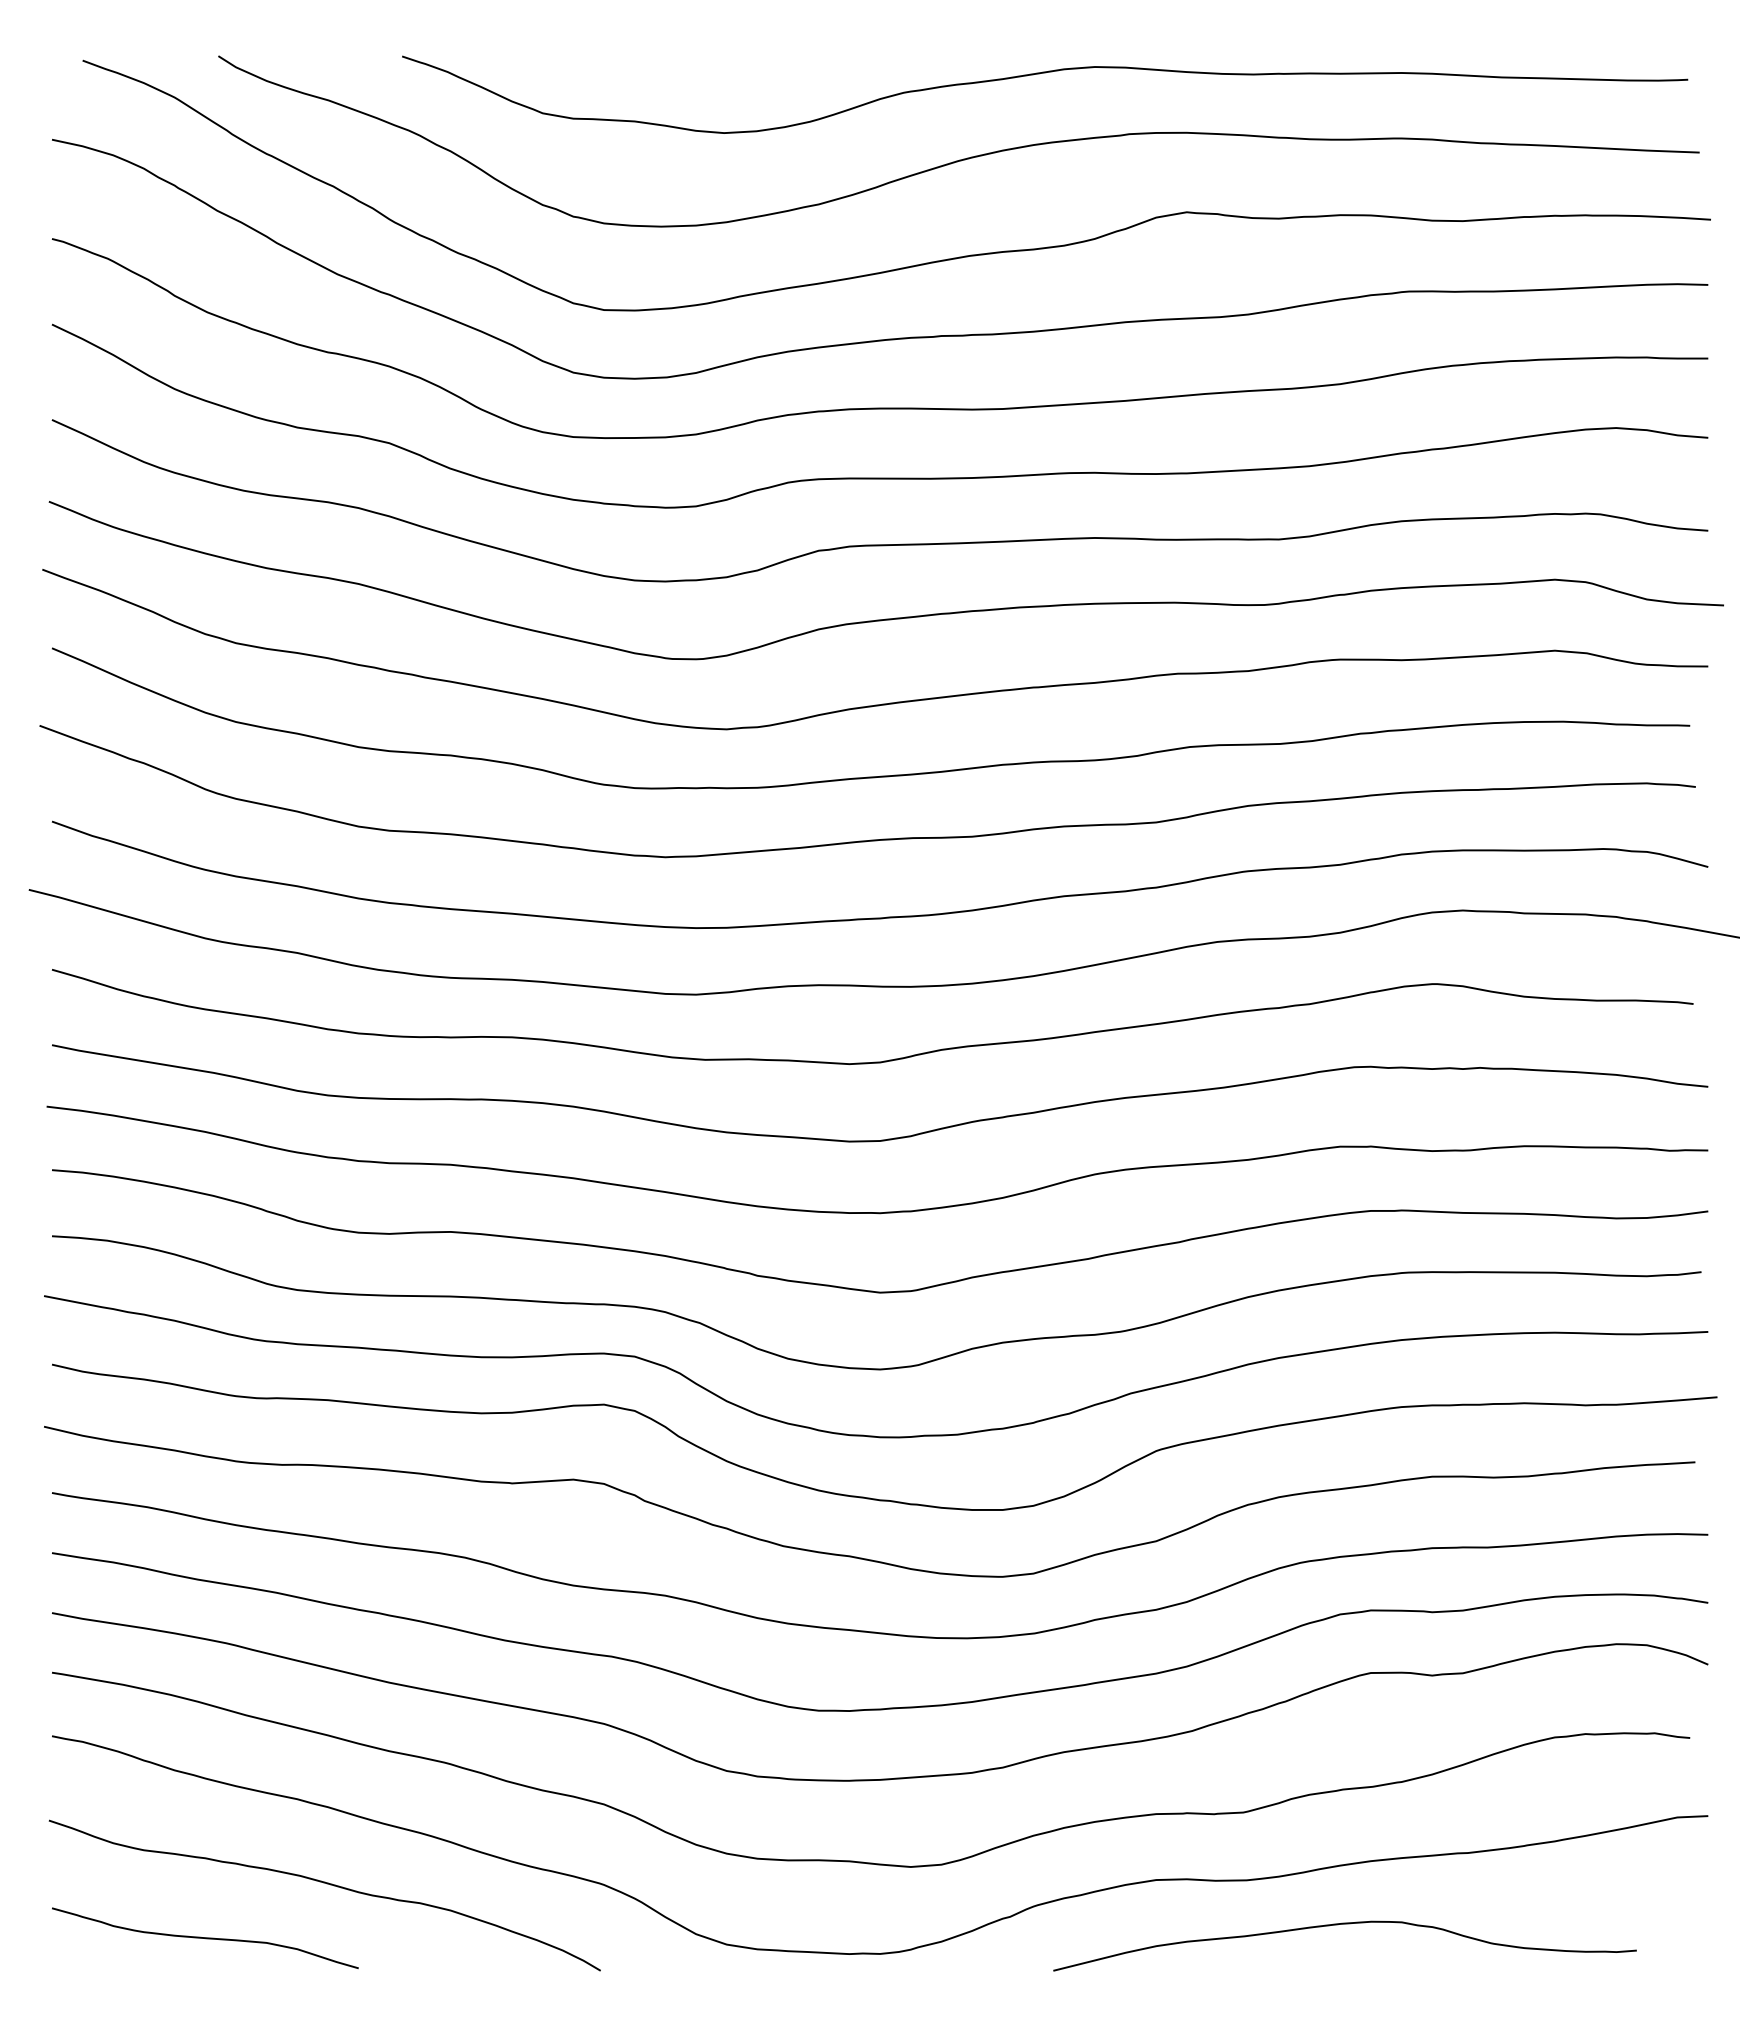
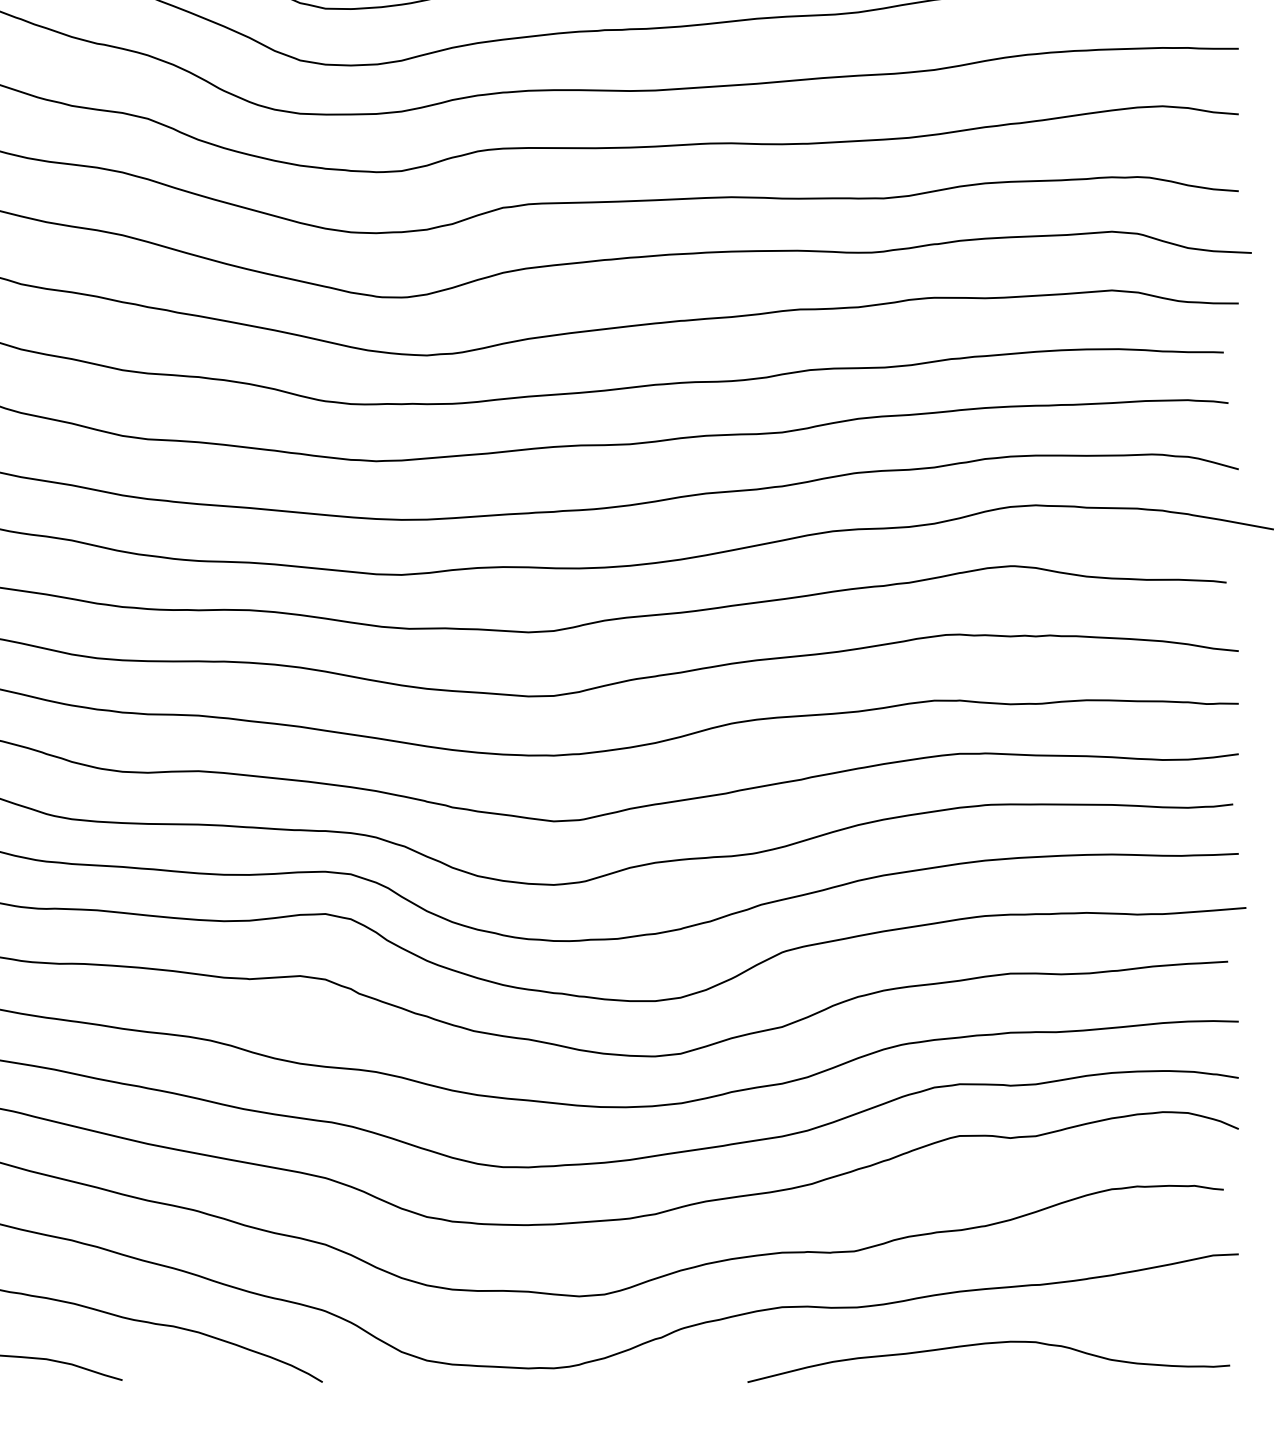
curve: (1344, 1924) -> (988, 1343), moved

